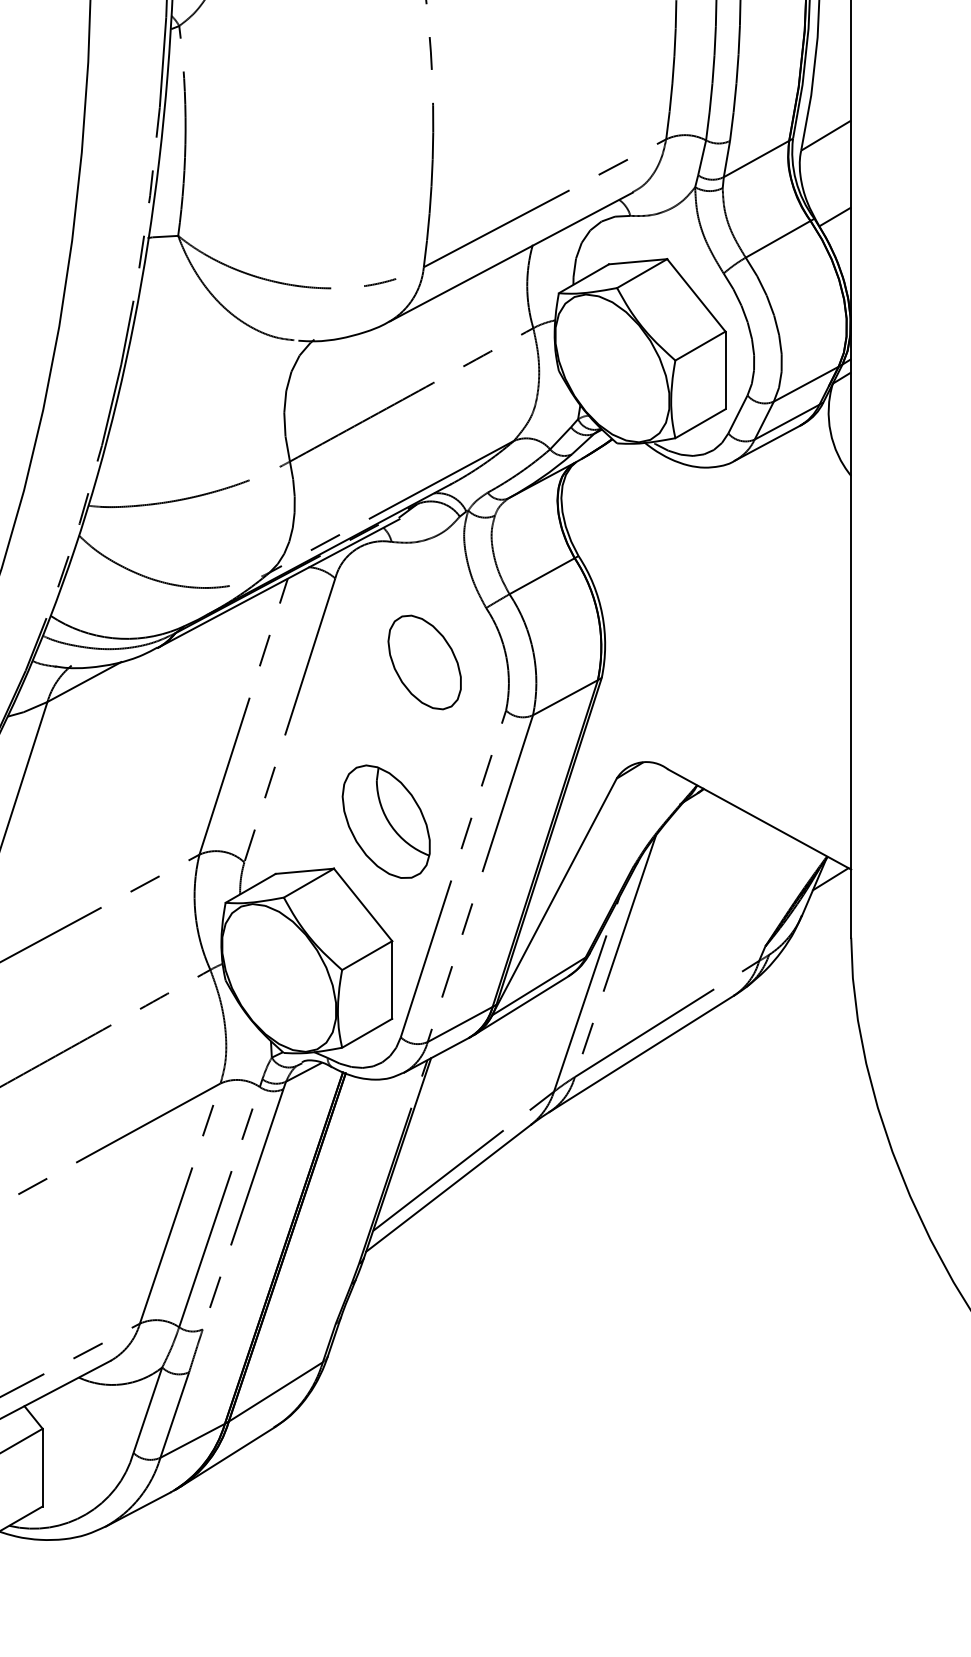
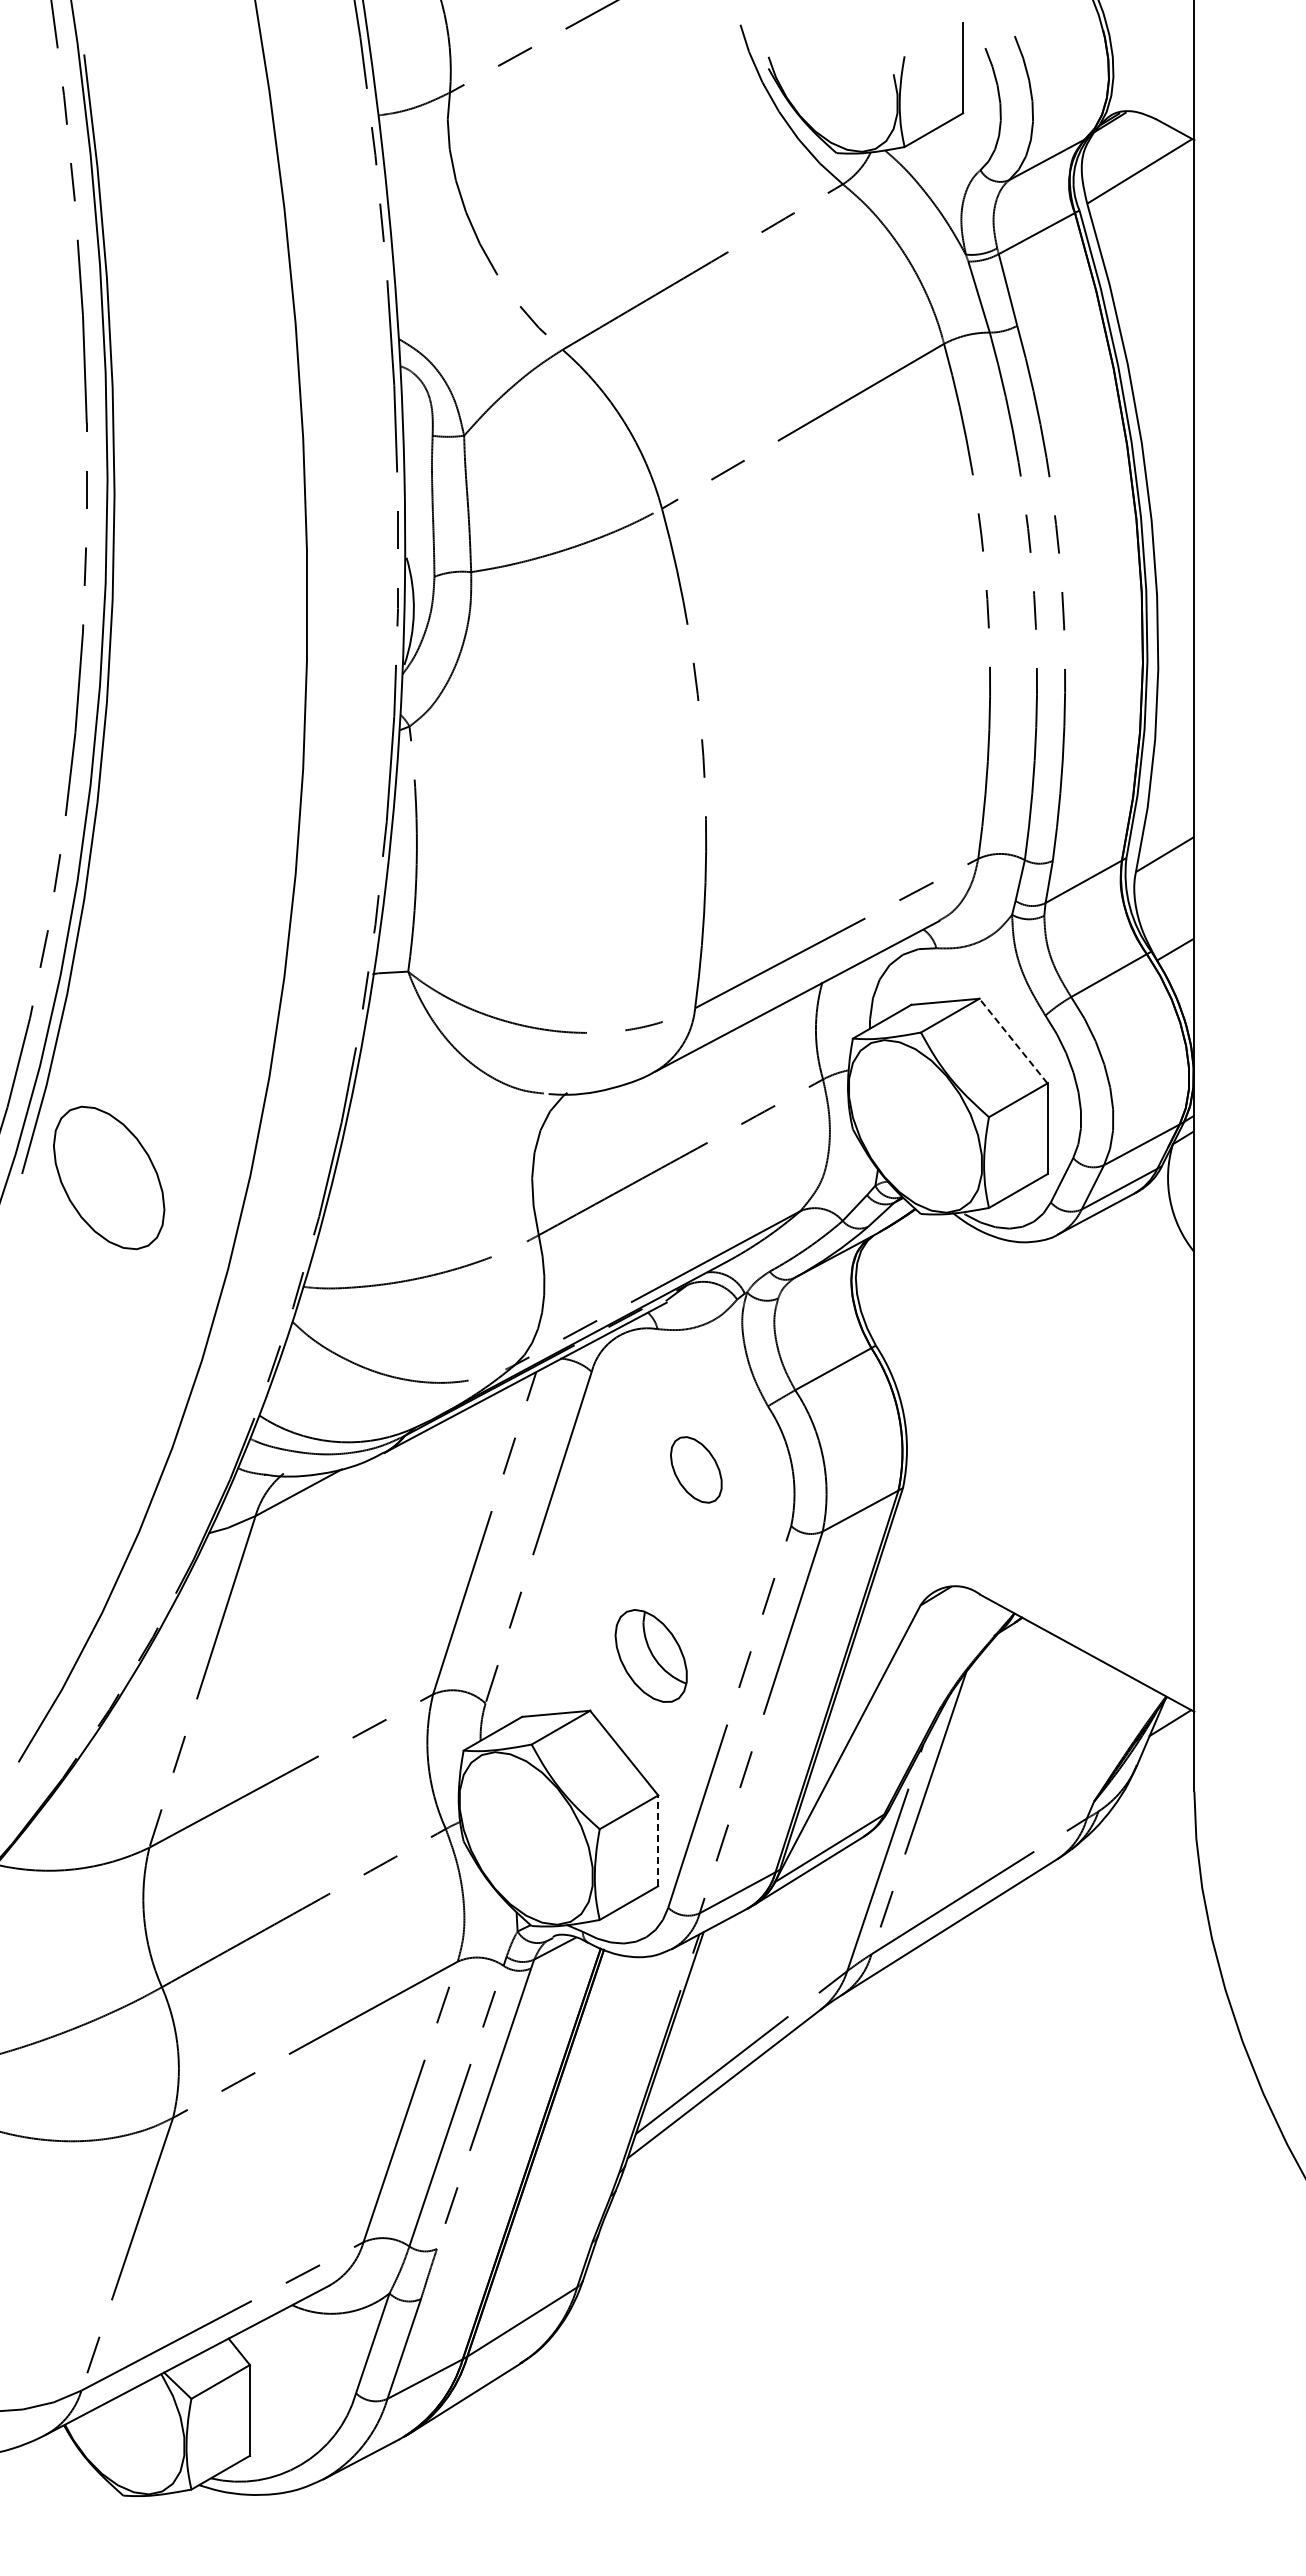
line: (696, 294) -> (1013, 1040), solid -> dashed
part: (424, 662) -> (696, 1469), size x0.6
part: (385, 821) -> (650, 1655), size x0.7
line: (392, 979) -> (658, 1840), solid -> dashed

